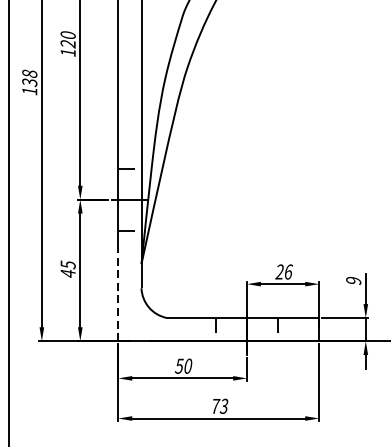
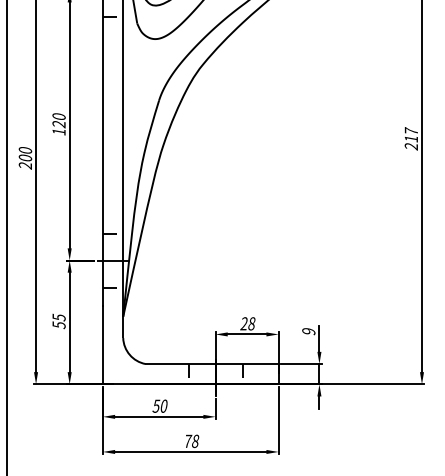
text: (28, 83) -> (24, 158), 138 -> 200
text: (288, 271) -> (251, 323), 26 -> 28
text: (67, 273) -> (58, 325), 45 -> 55
line: (117, 295) -> (102, 344), dashed -> solid
text: (224, 405) -> (195, 440), 73 -> 78

